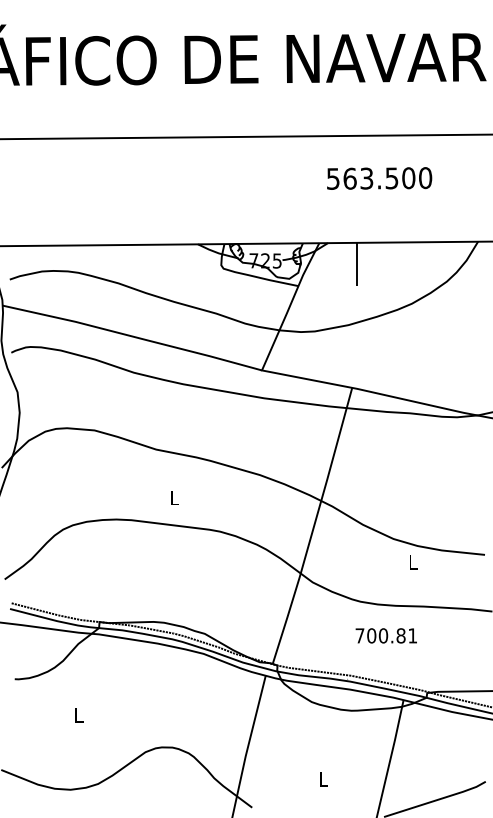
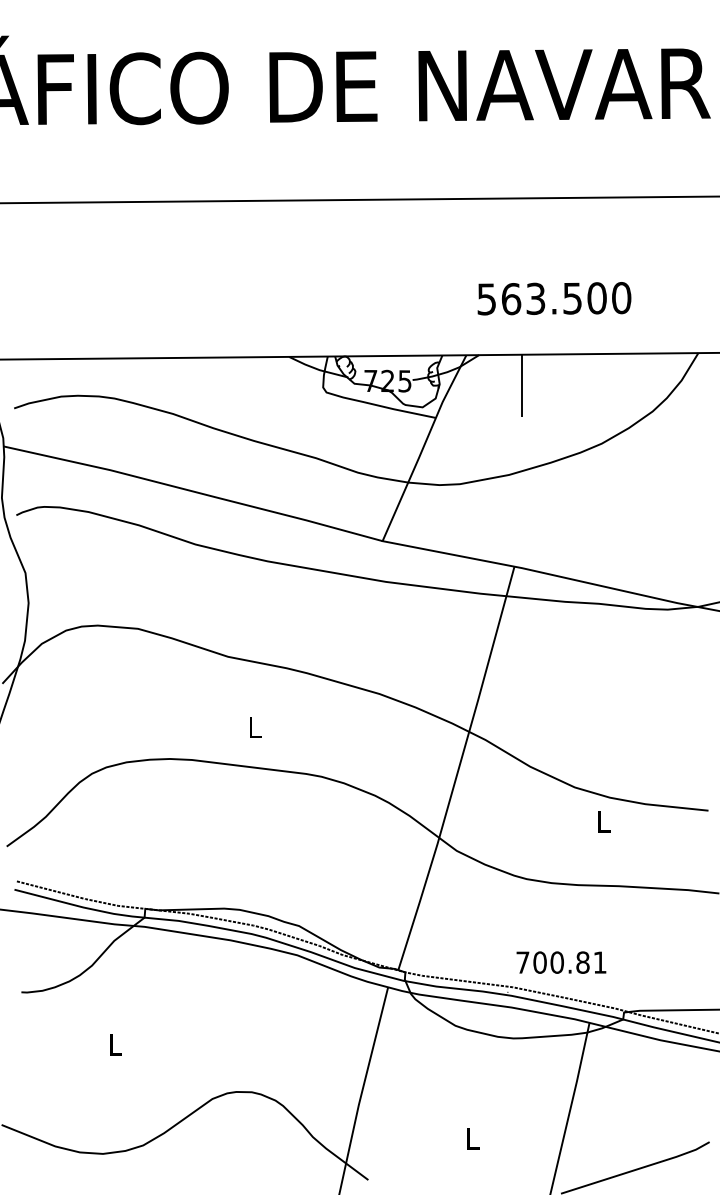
text: (379, 178) -> (554, 298), moved
text: (385, 635) -> (560, 962), moved

